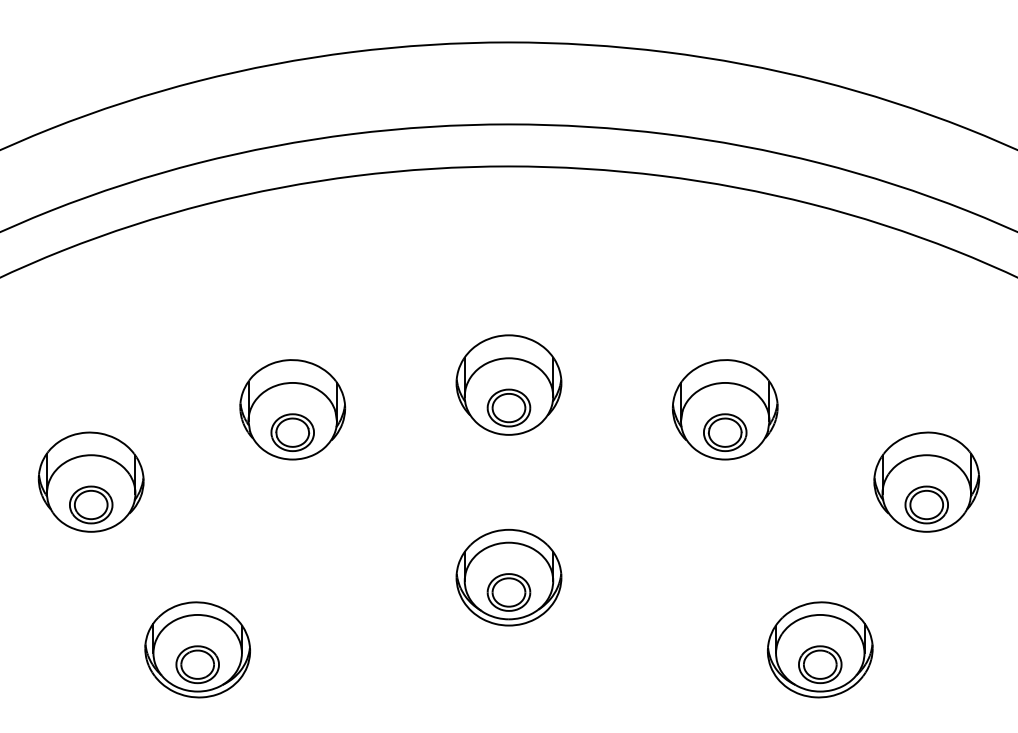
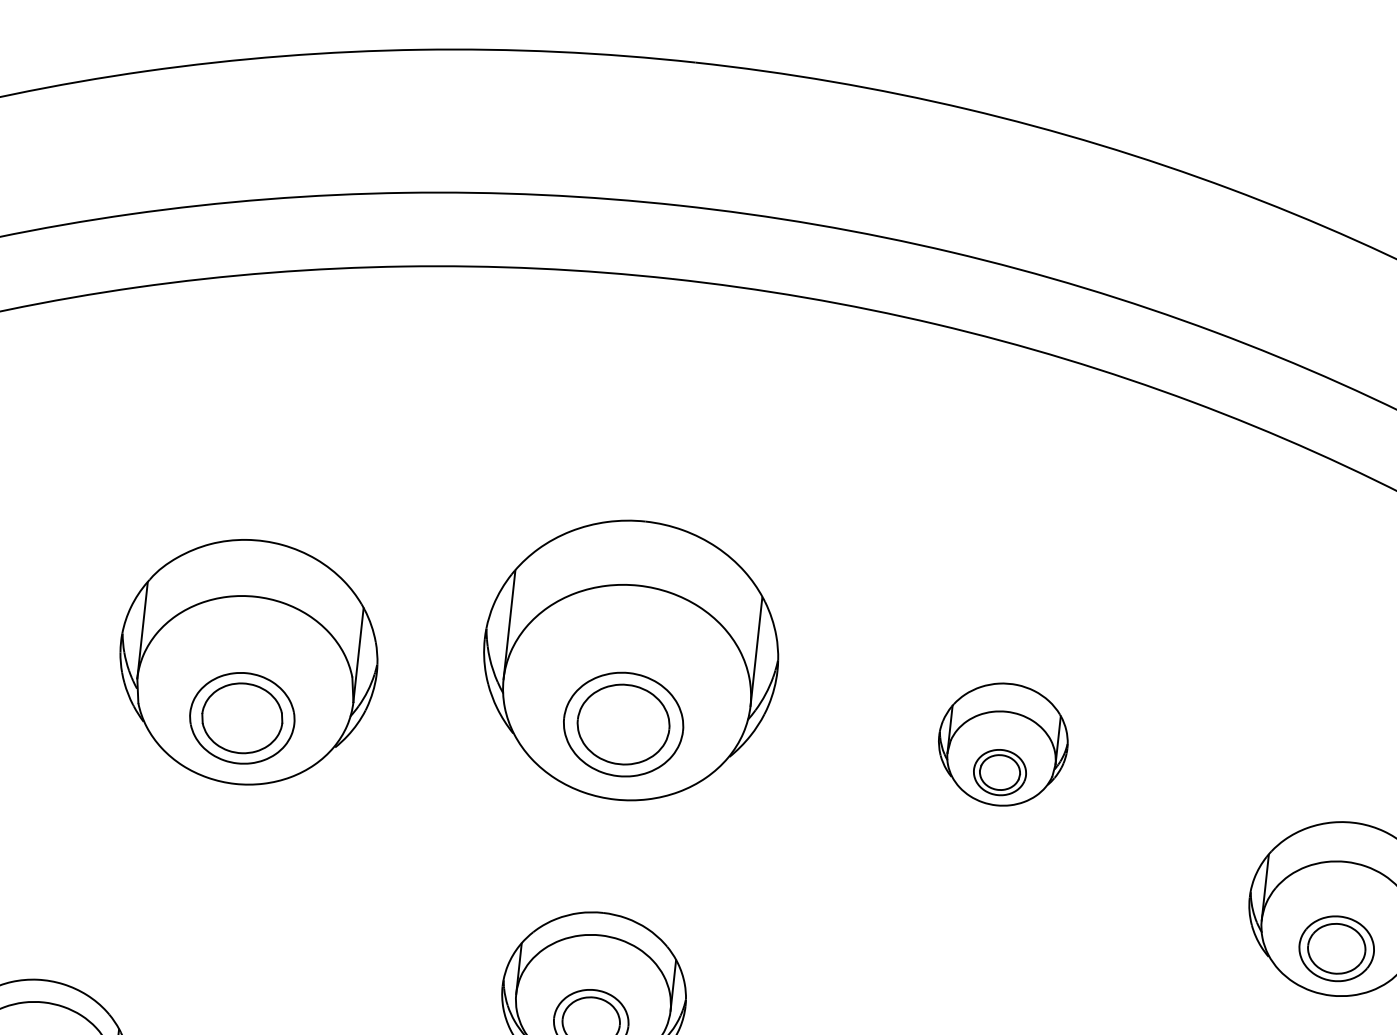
part: (508, 384) -> (629, 659), size x1.6
part: (292, 409) -> (248, 661), size x1.4
part: (724, 409) -> (1001, 743), size x0.7

